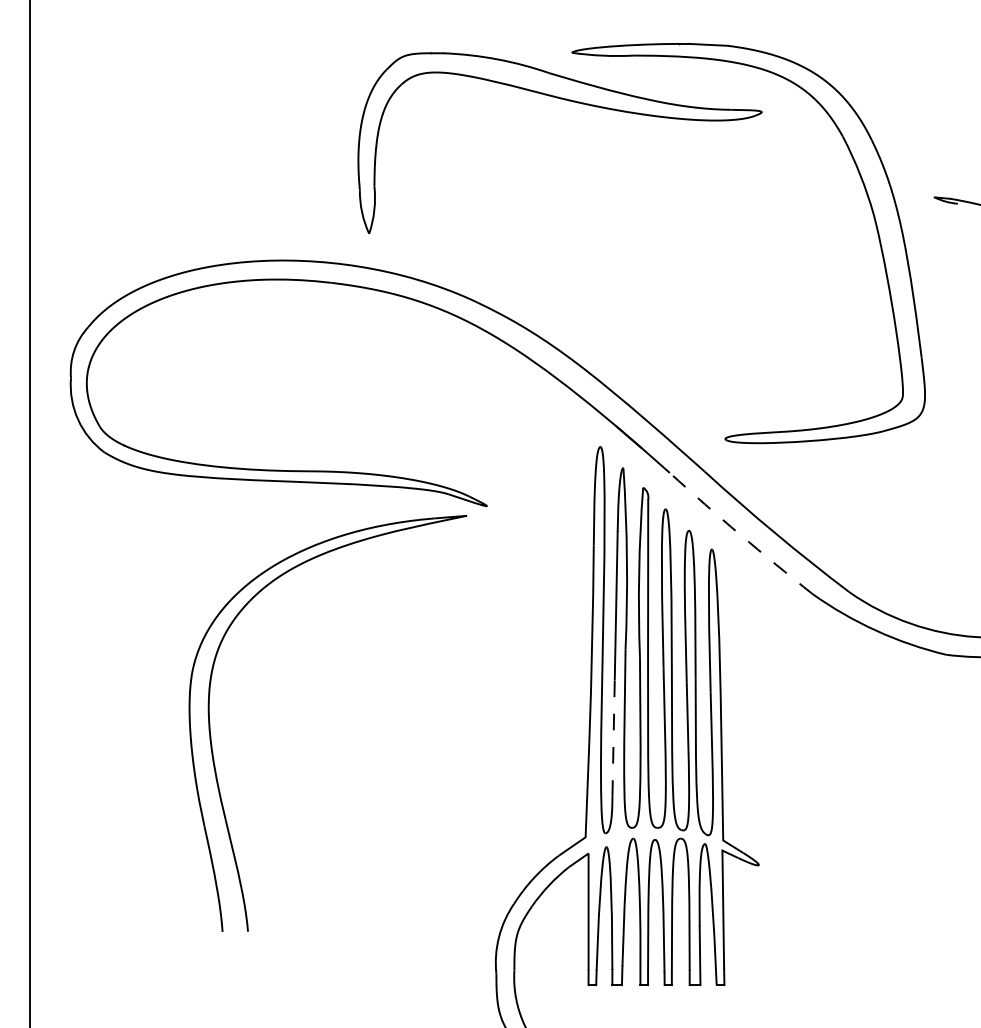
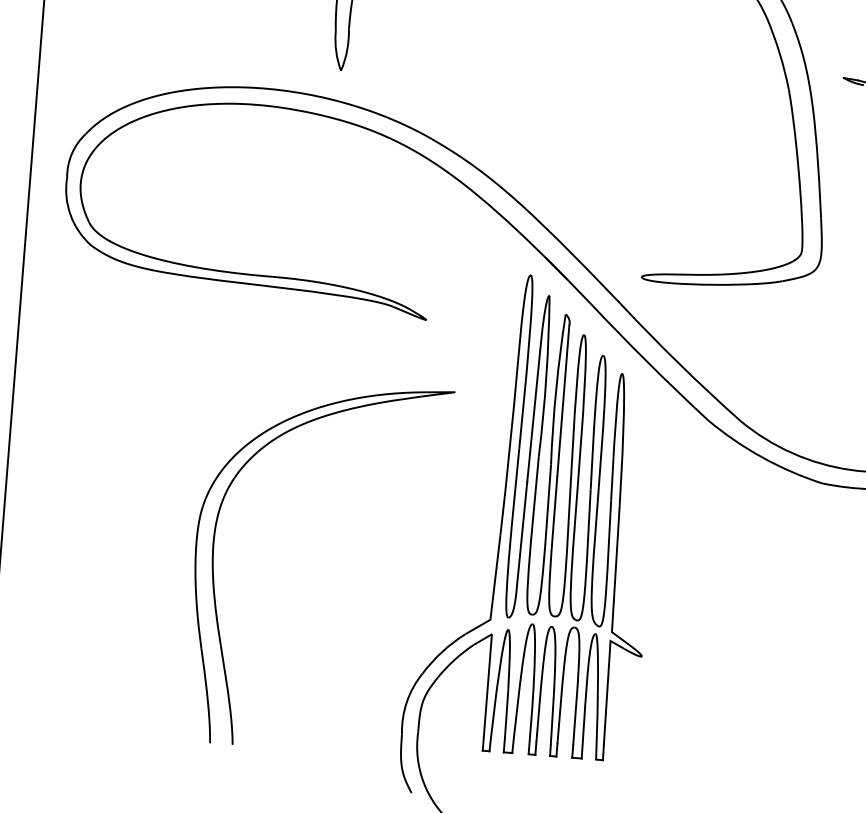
arc: (740, 534) -> (648, 362), dashed -> solid
part: (211, 735) -> (213, 568), moved
line: (613, 738) -> (521, 534), dashed -> solid

